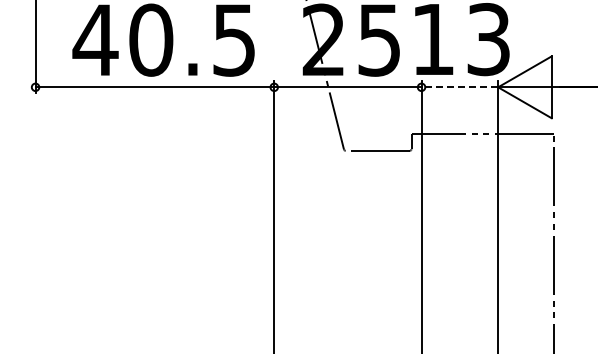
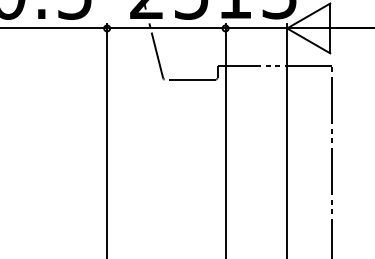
line: (459, 87) -> (256, 28), dashed -> solid

